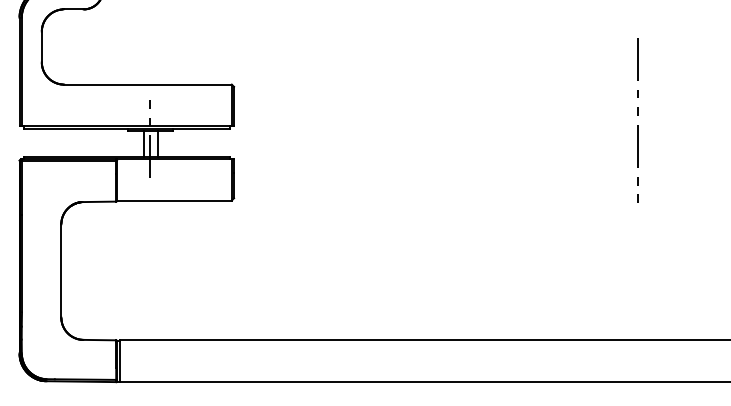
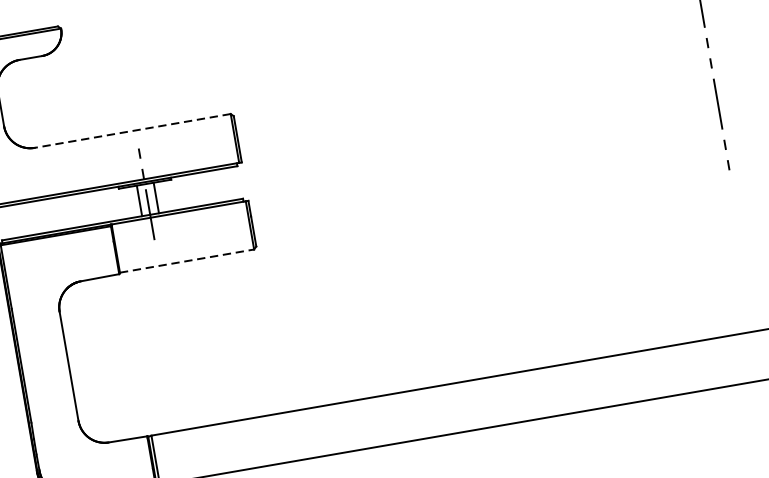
line: (147, 84) -> (132, 130), solid -> dashed
line: (174, 200) -> (187, 261), solid -> dashed

